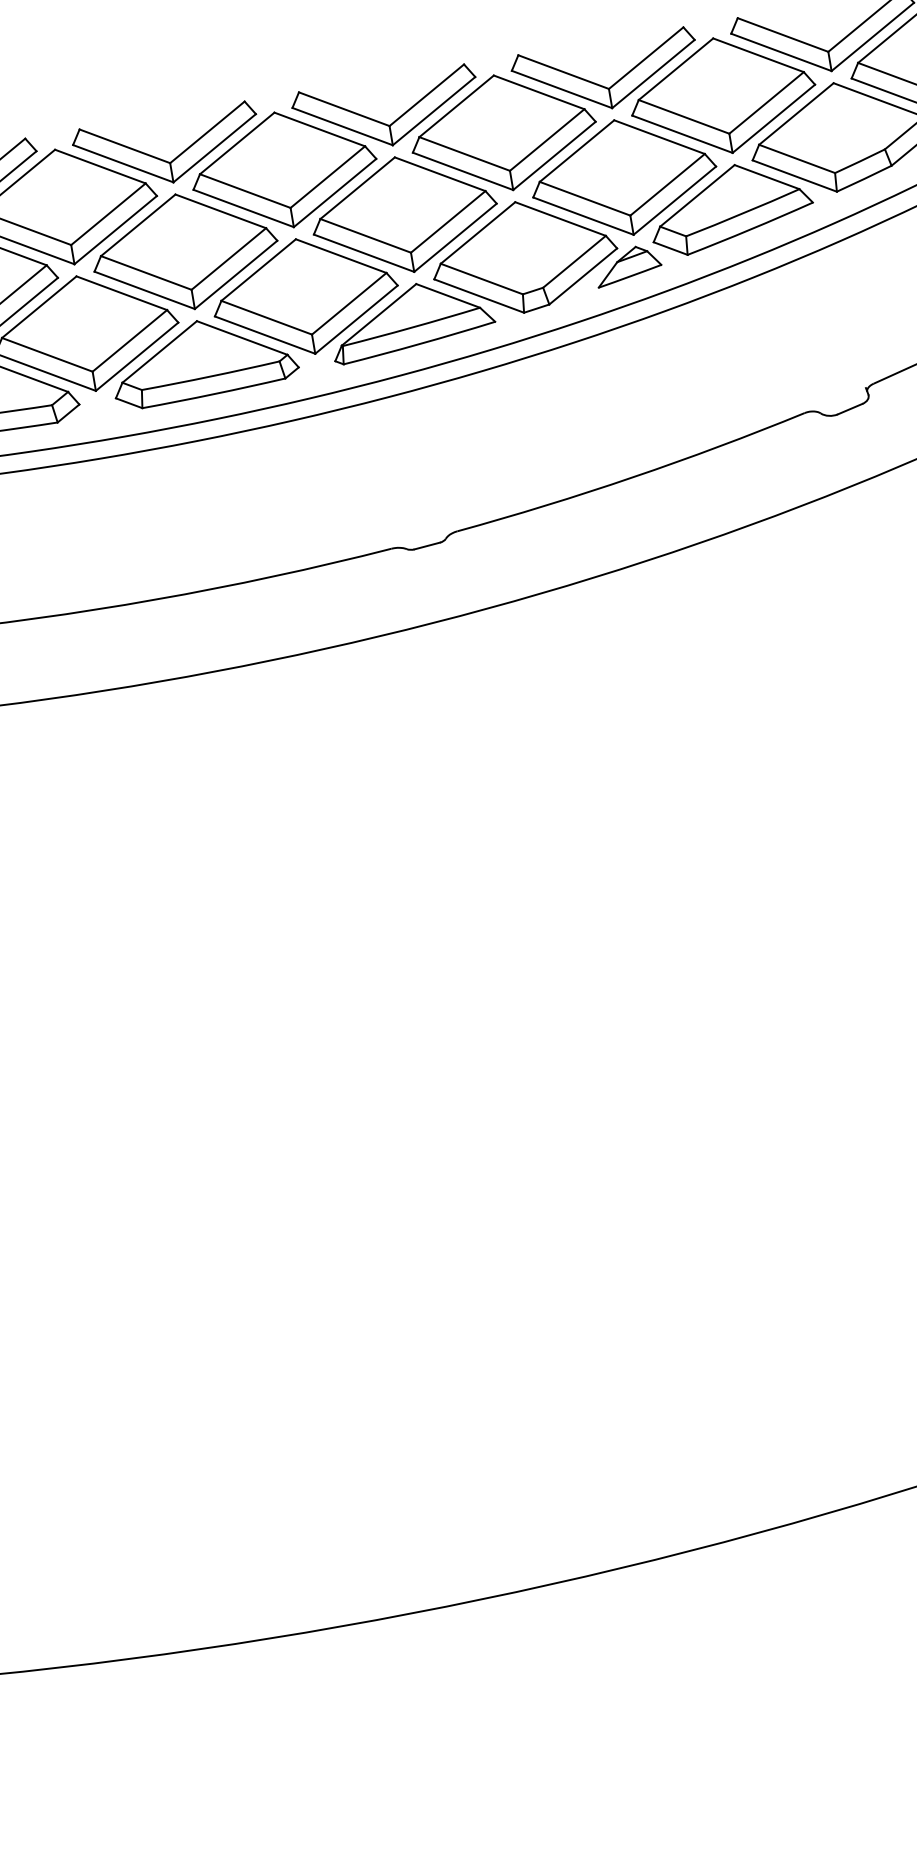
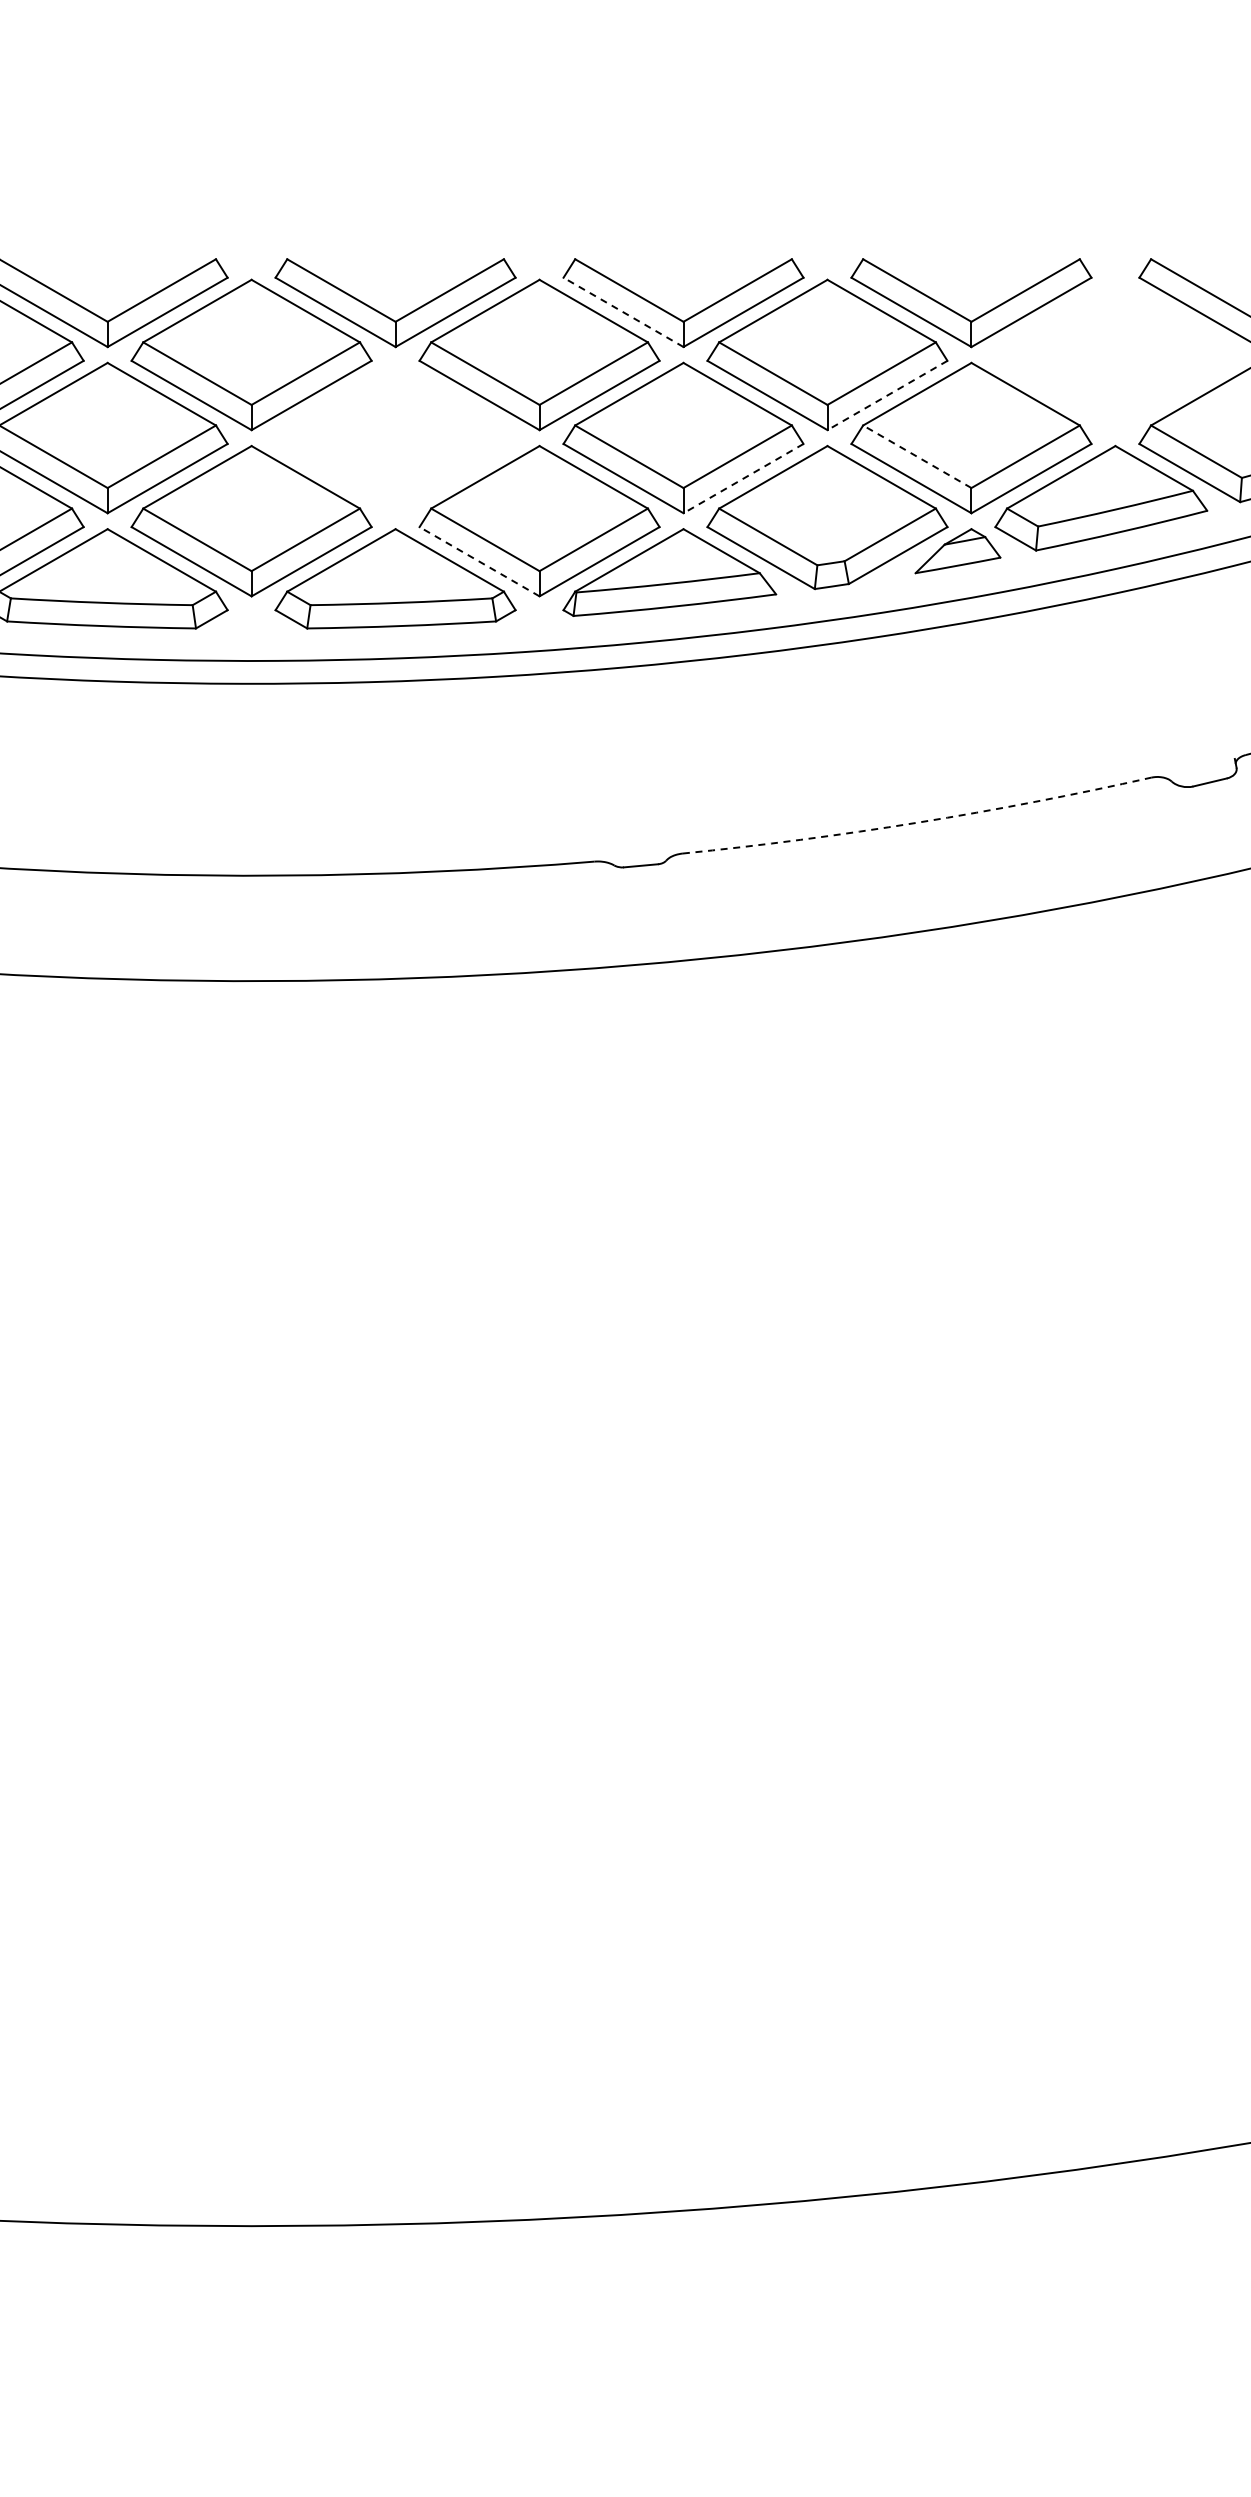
part: (722, 95) -> (1115, 354), removed
line: (342, 126) -> (623, 312), solid -> dashed
line: (554, 155) -> (887, 395), solid -> dashed
line: (585, 198) -> (917, 456), solid -> dashed
line: (455, 237) -> (743, 478), solid -> dashed
part: (185, 251) -> (395, 437), removed
line: (265, 334) -> (479, 561), solid -> dashed
arc: (633, 477) -> (918, 822), solid -> dashed

